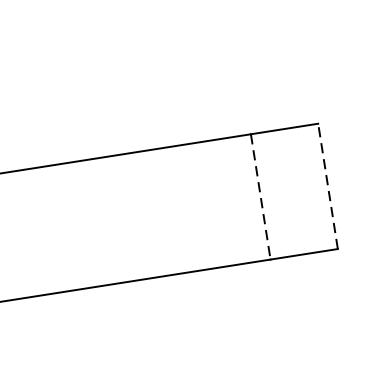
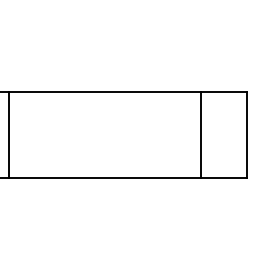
line: (328, 185) -> (247, 134), dashed -> solid
line: (260, 197) -> (200, 135), dashed -> solid

